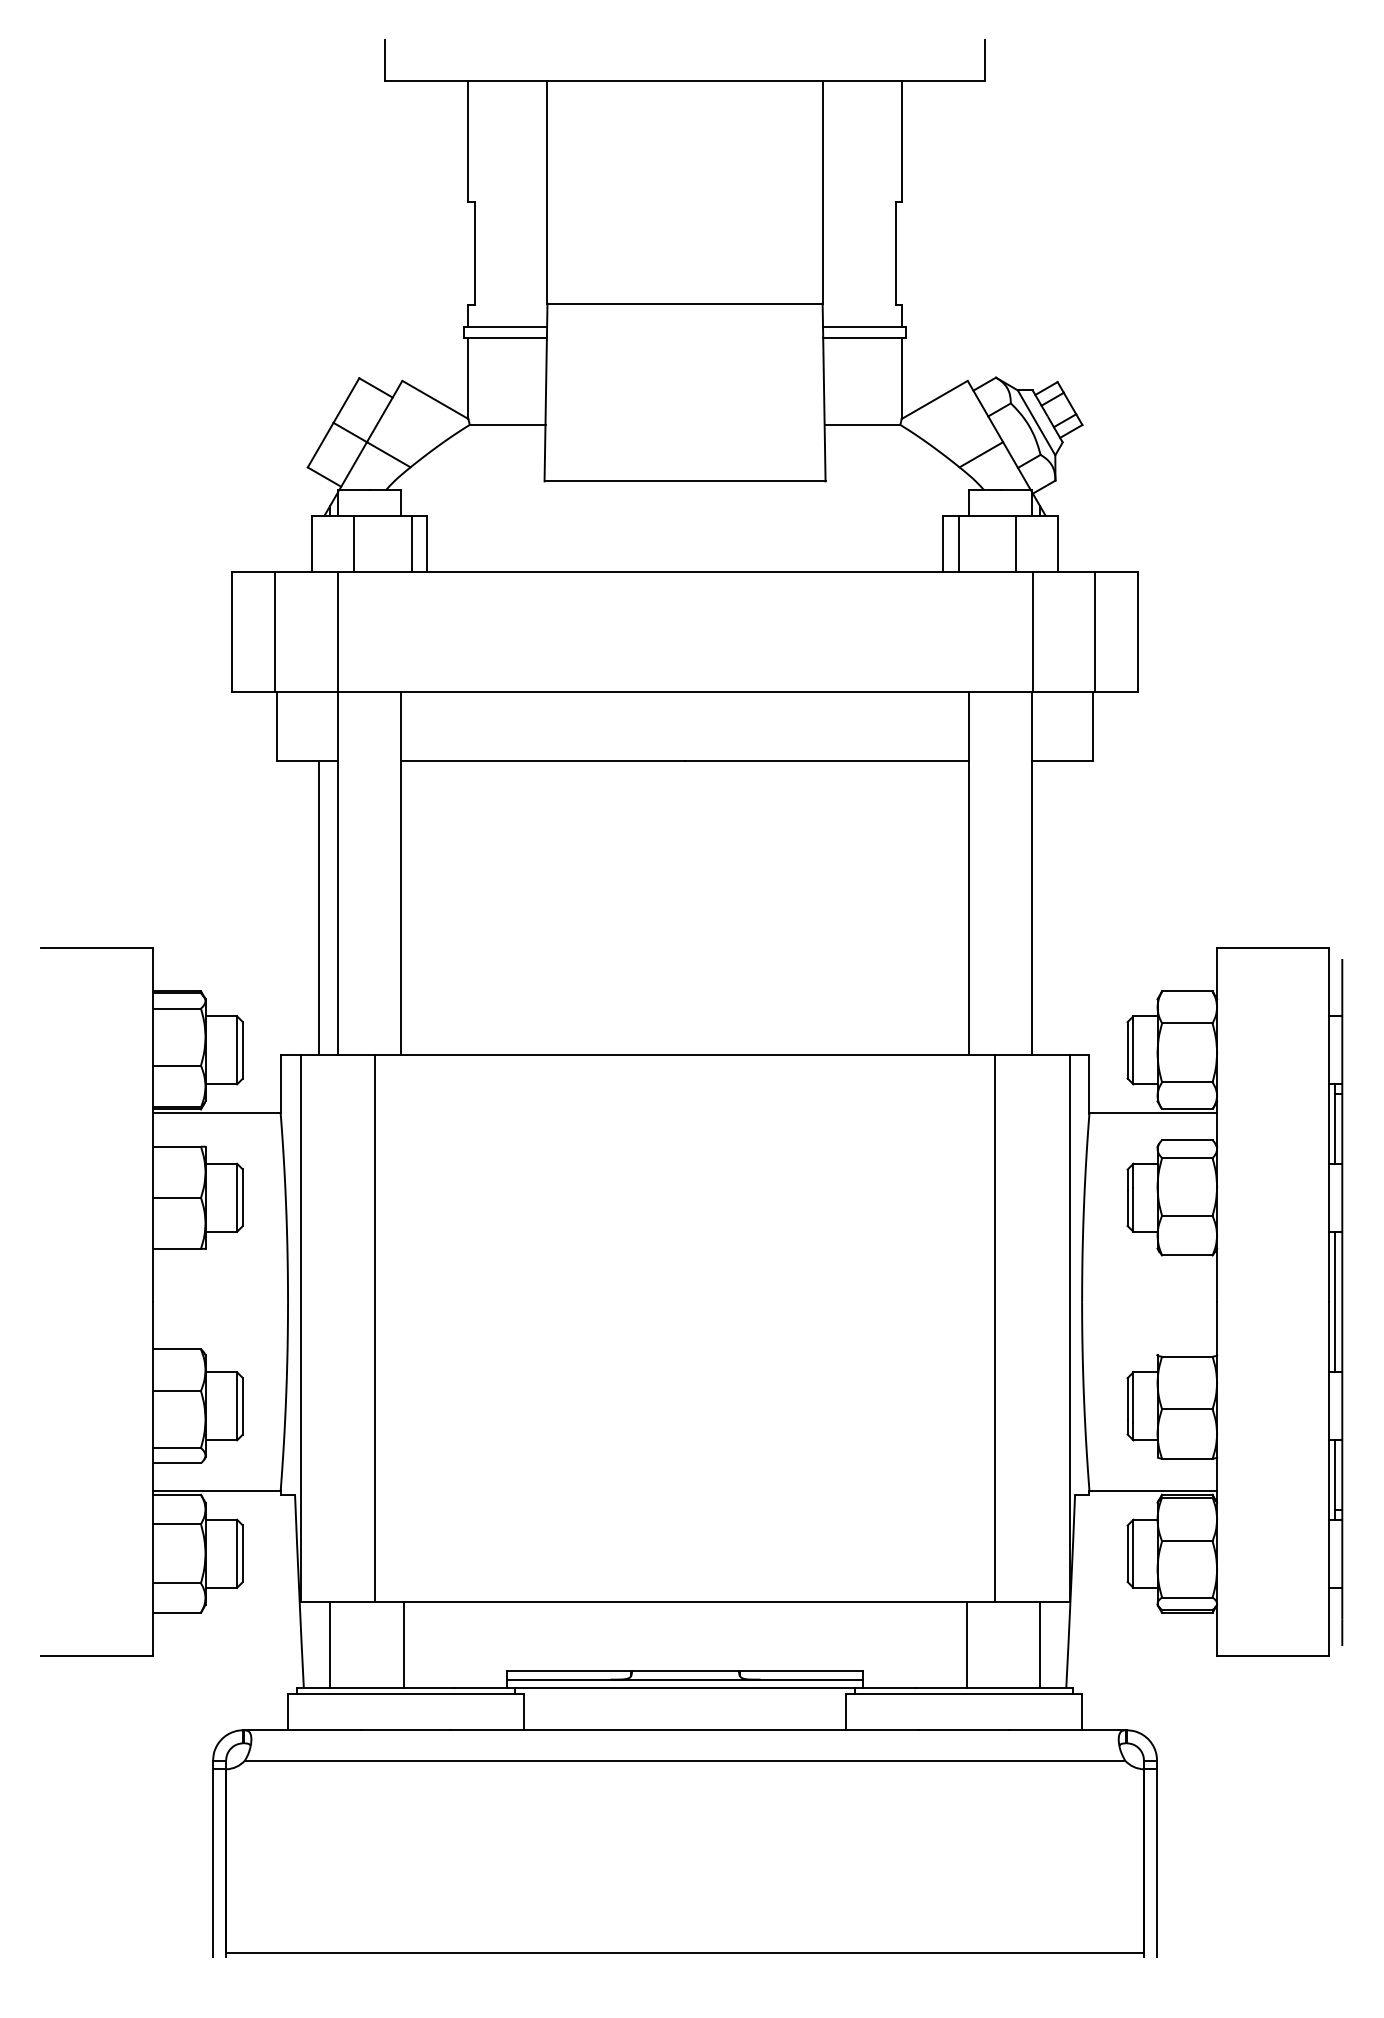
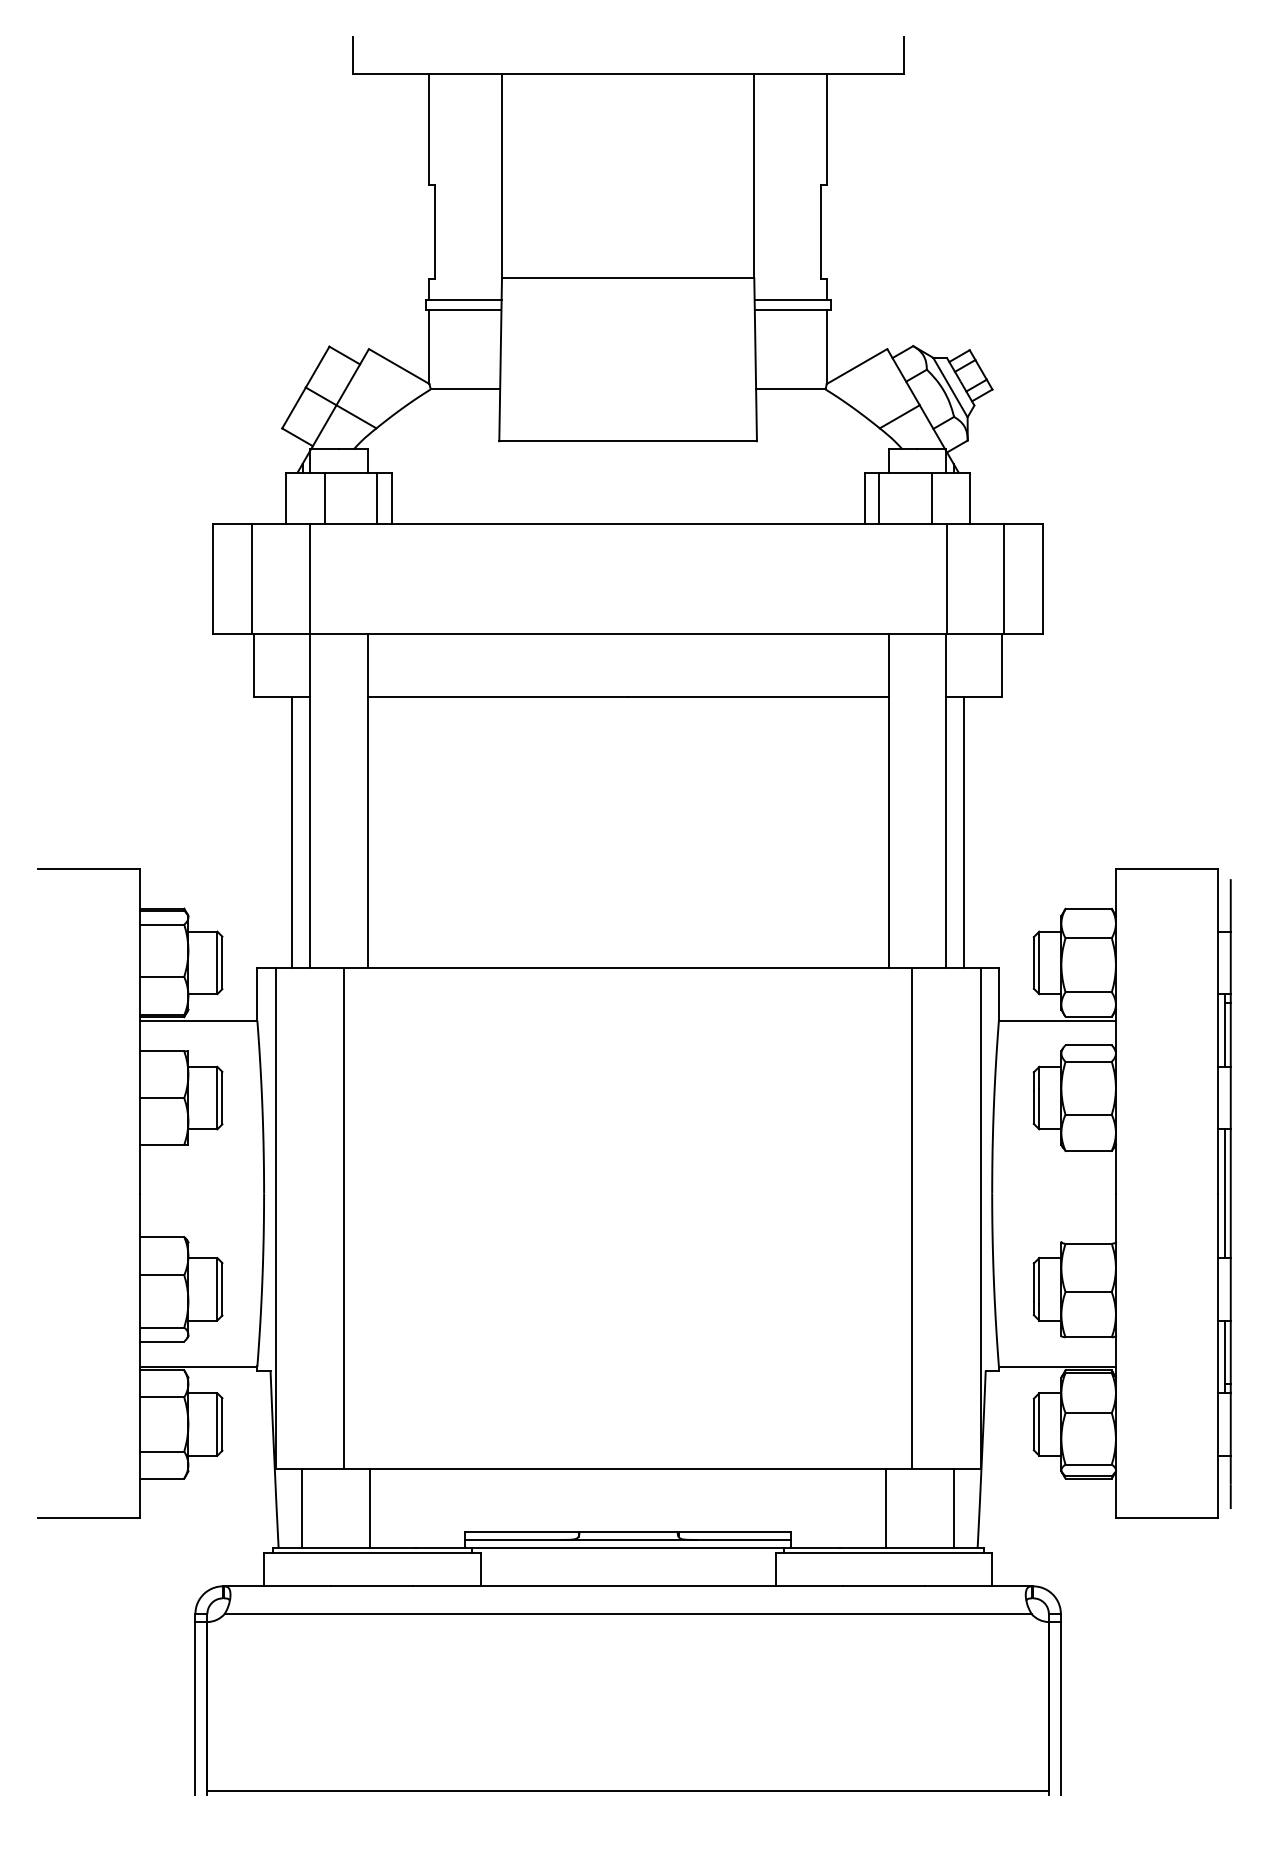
line: (1051, 907) -> (964, 831), added

